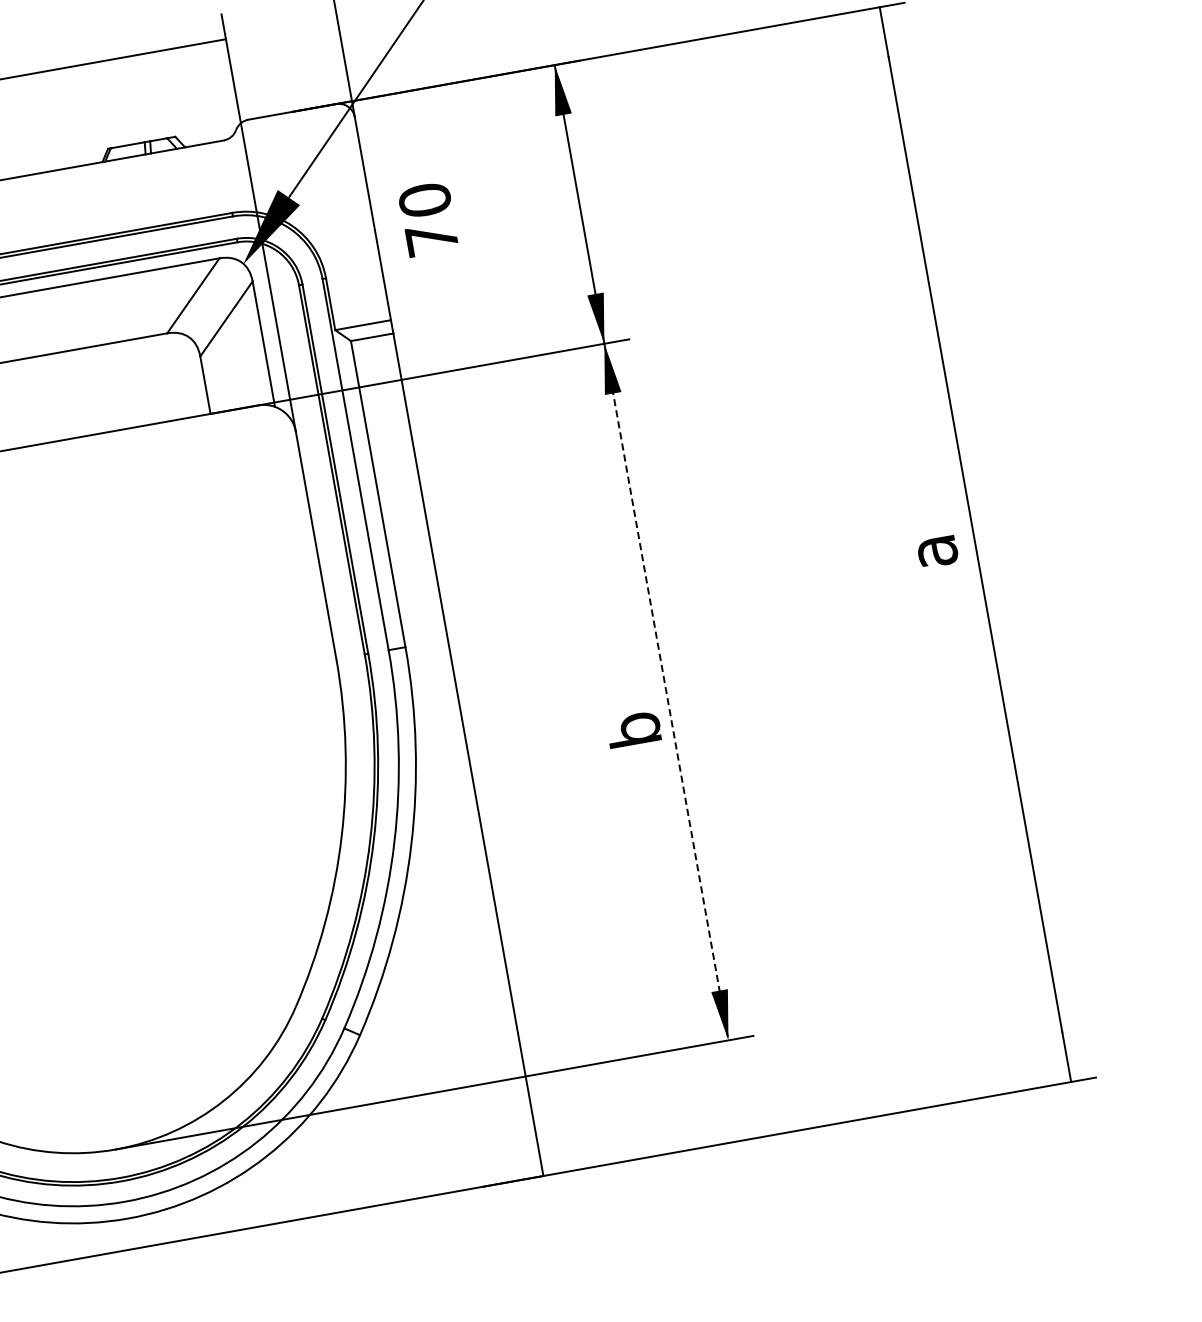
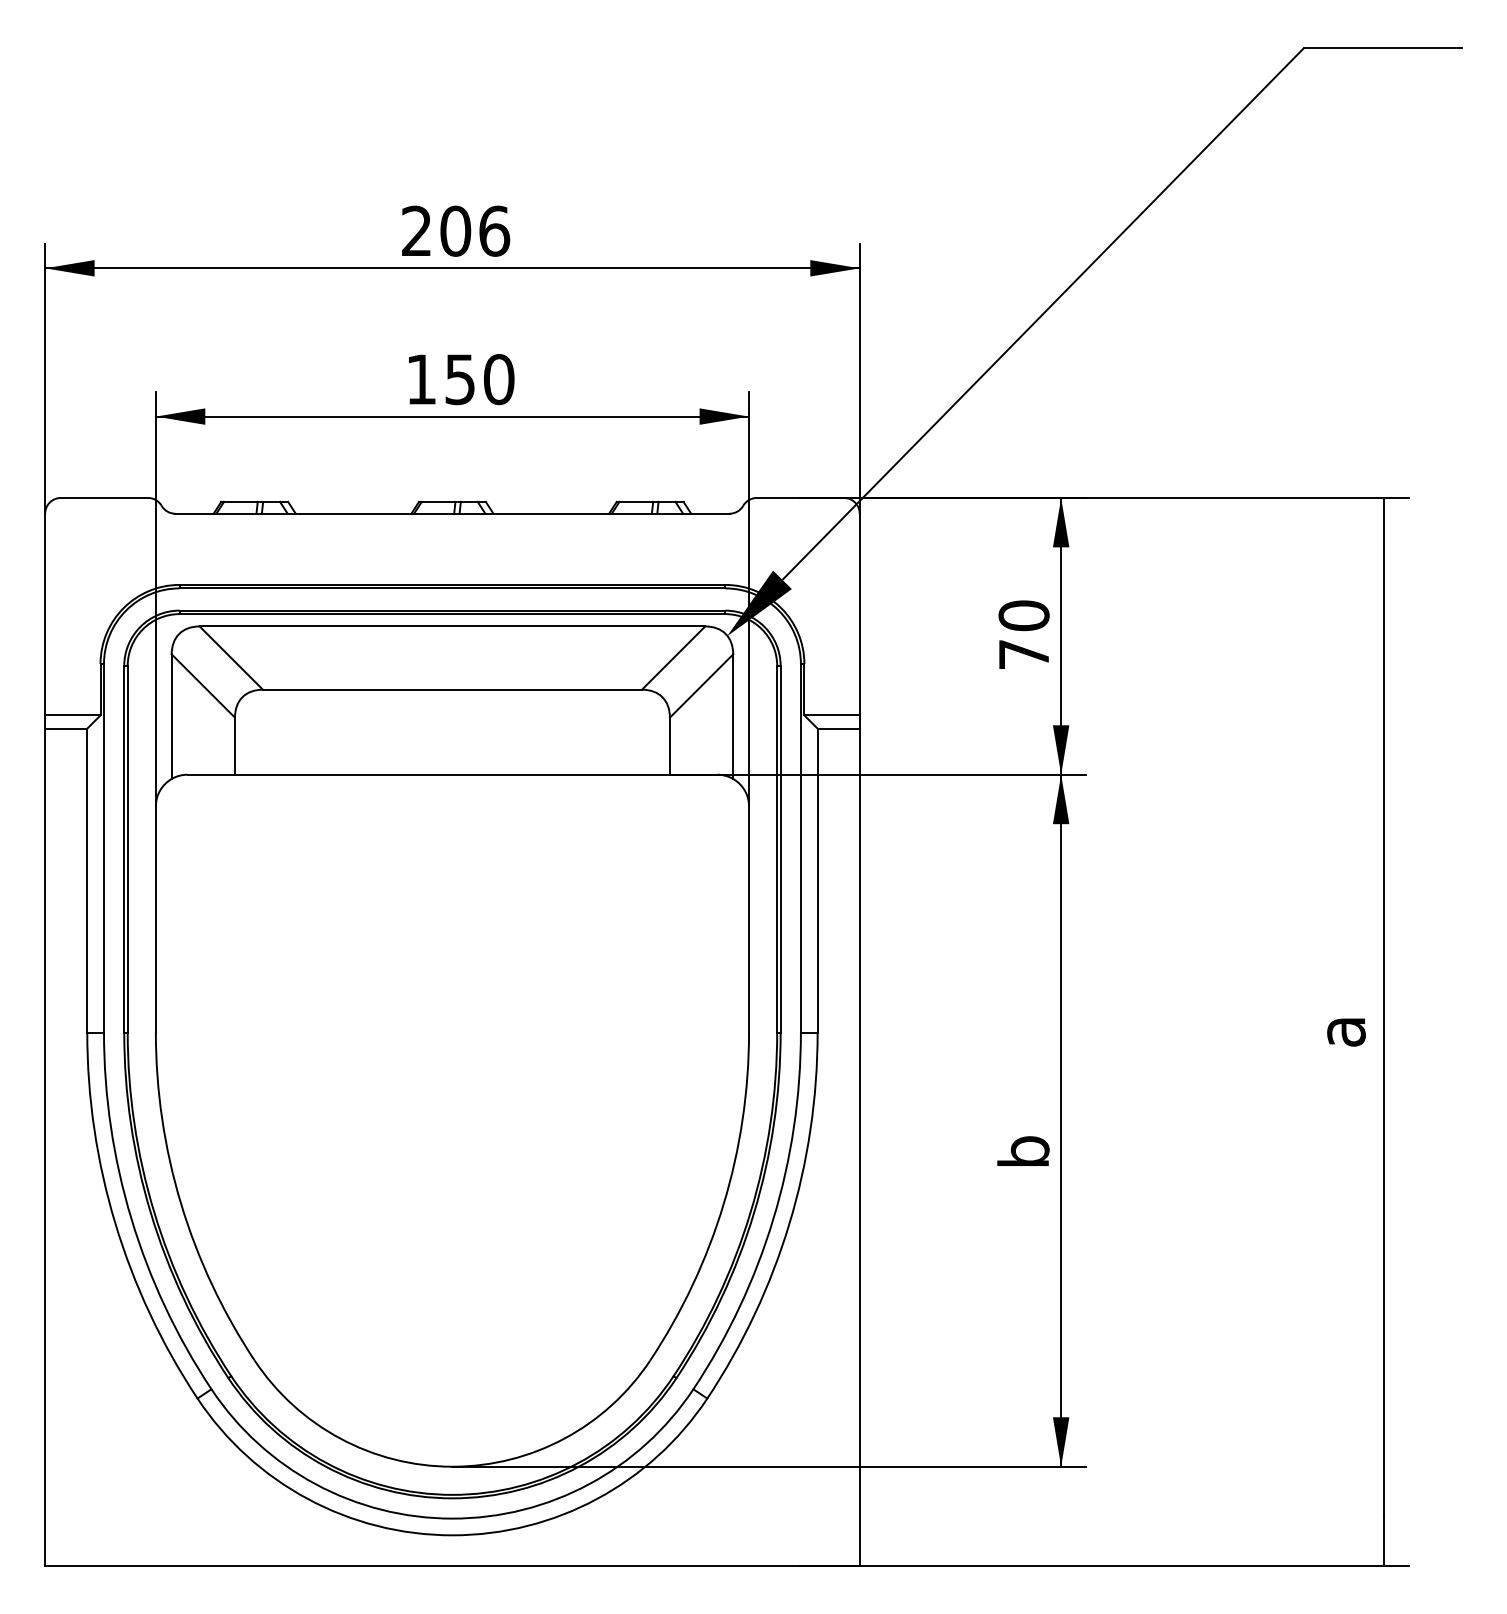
fill: (201, 43) -> (724, 416), added
text: (427, 219) -> (1023, 634), moved
line: (666, 691) -> (1061, 1120), dashed -> solid

